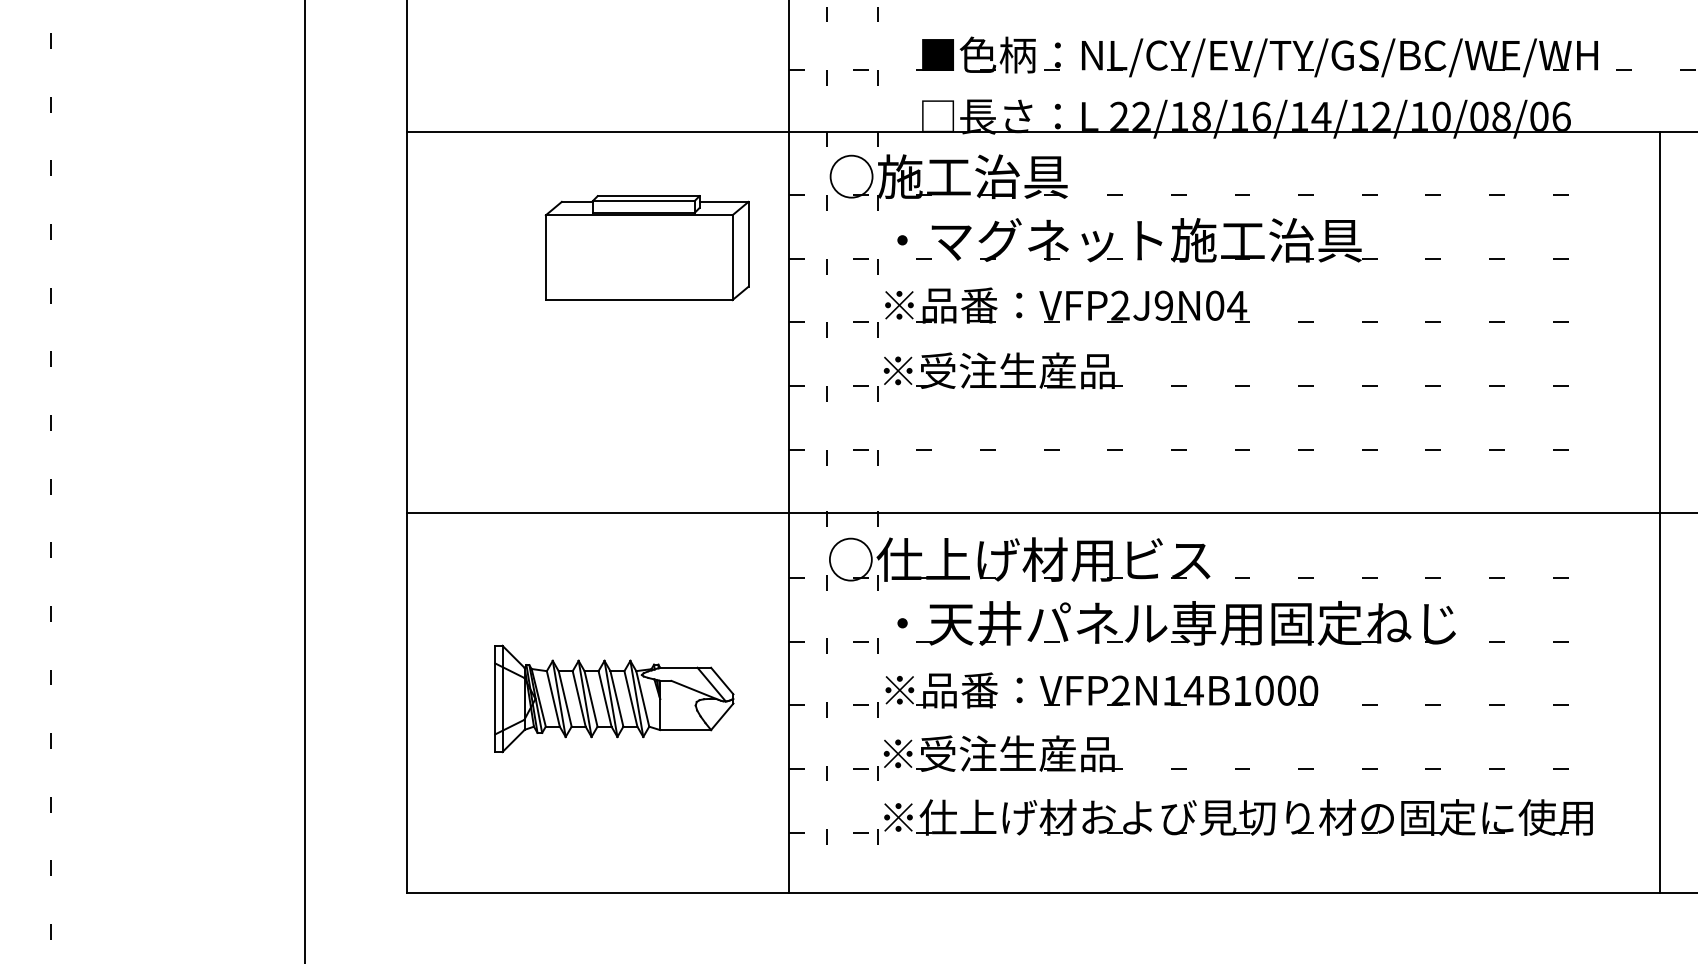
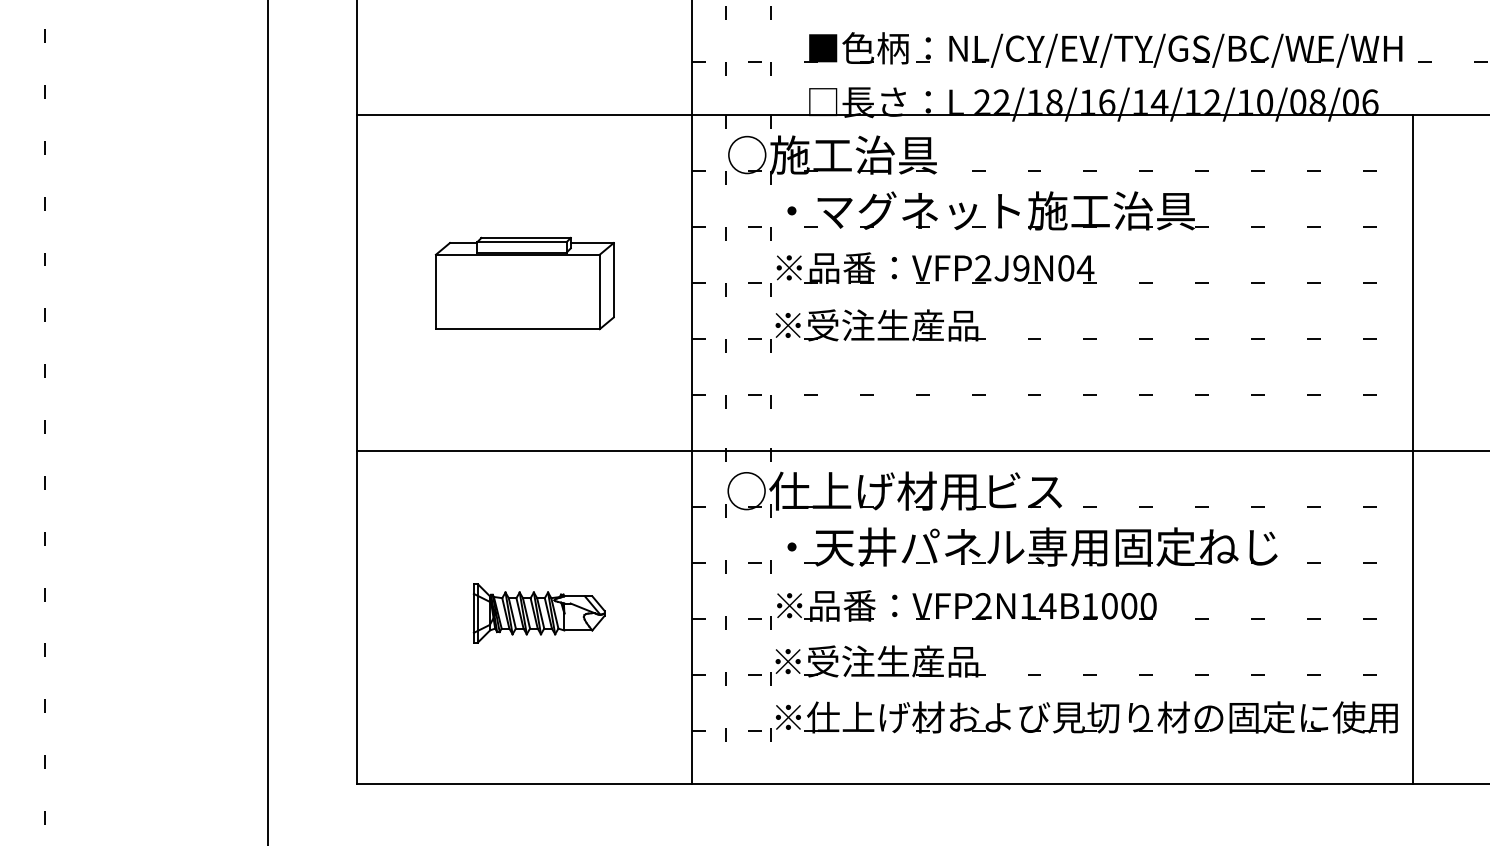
part: (646, 248) -> (524, 283), moved
line: (1660, 511) -> (1413, 448), moved
part: (614, 698) -> (539, 613), size x0.62

